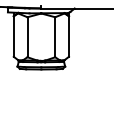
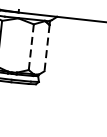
line: (55, 37) -> (31, 47), solid -> dashed
line: (68, 37) -> (46, 49), solid -> dashed

